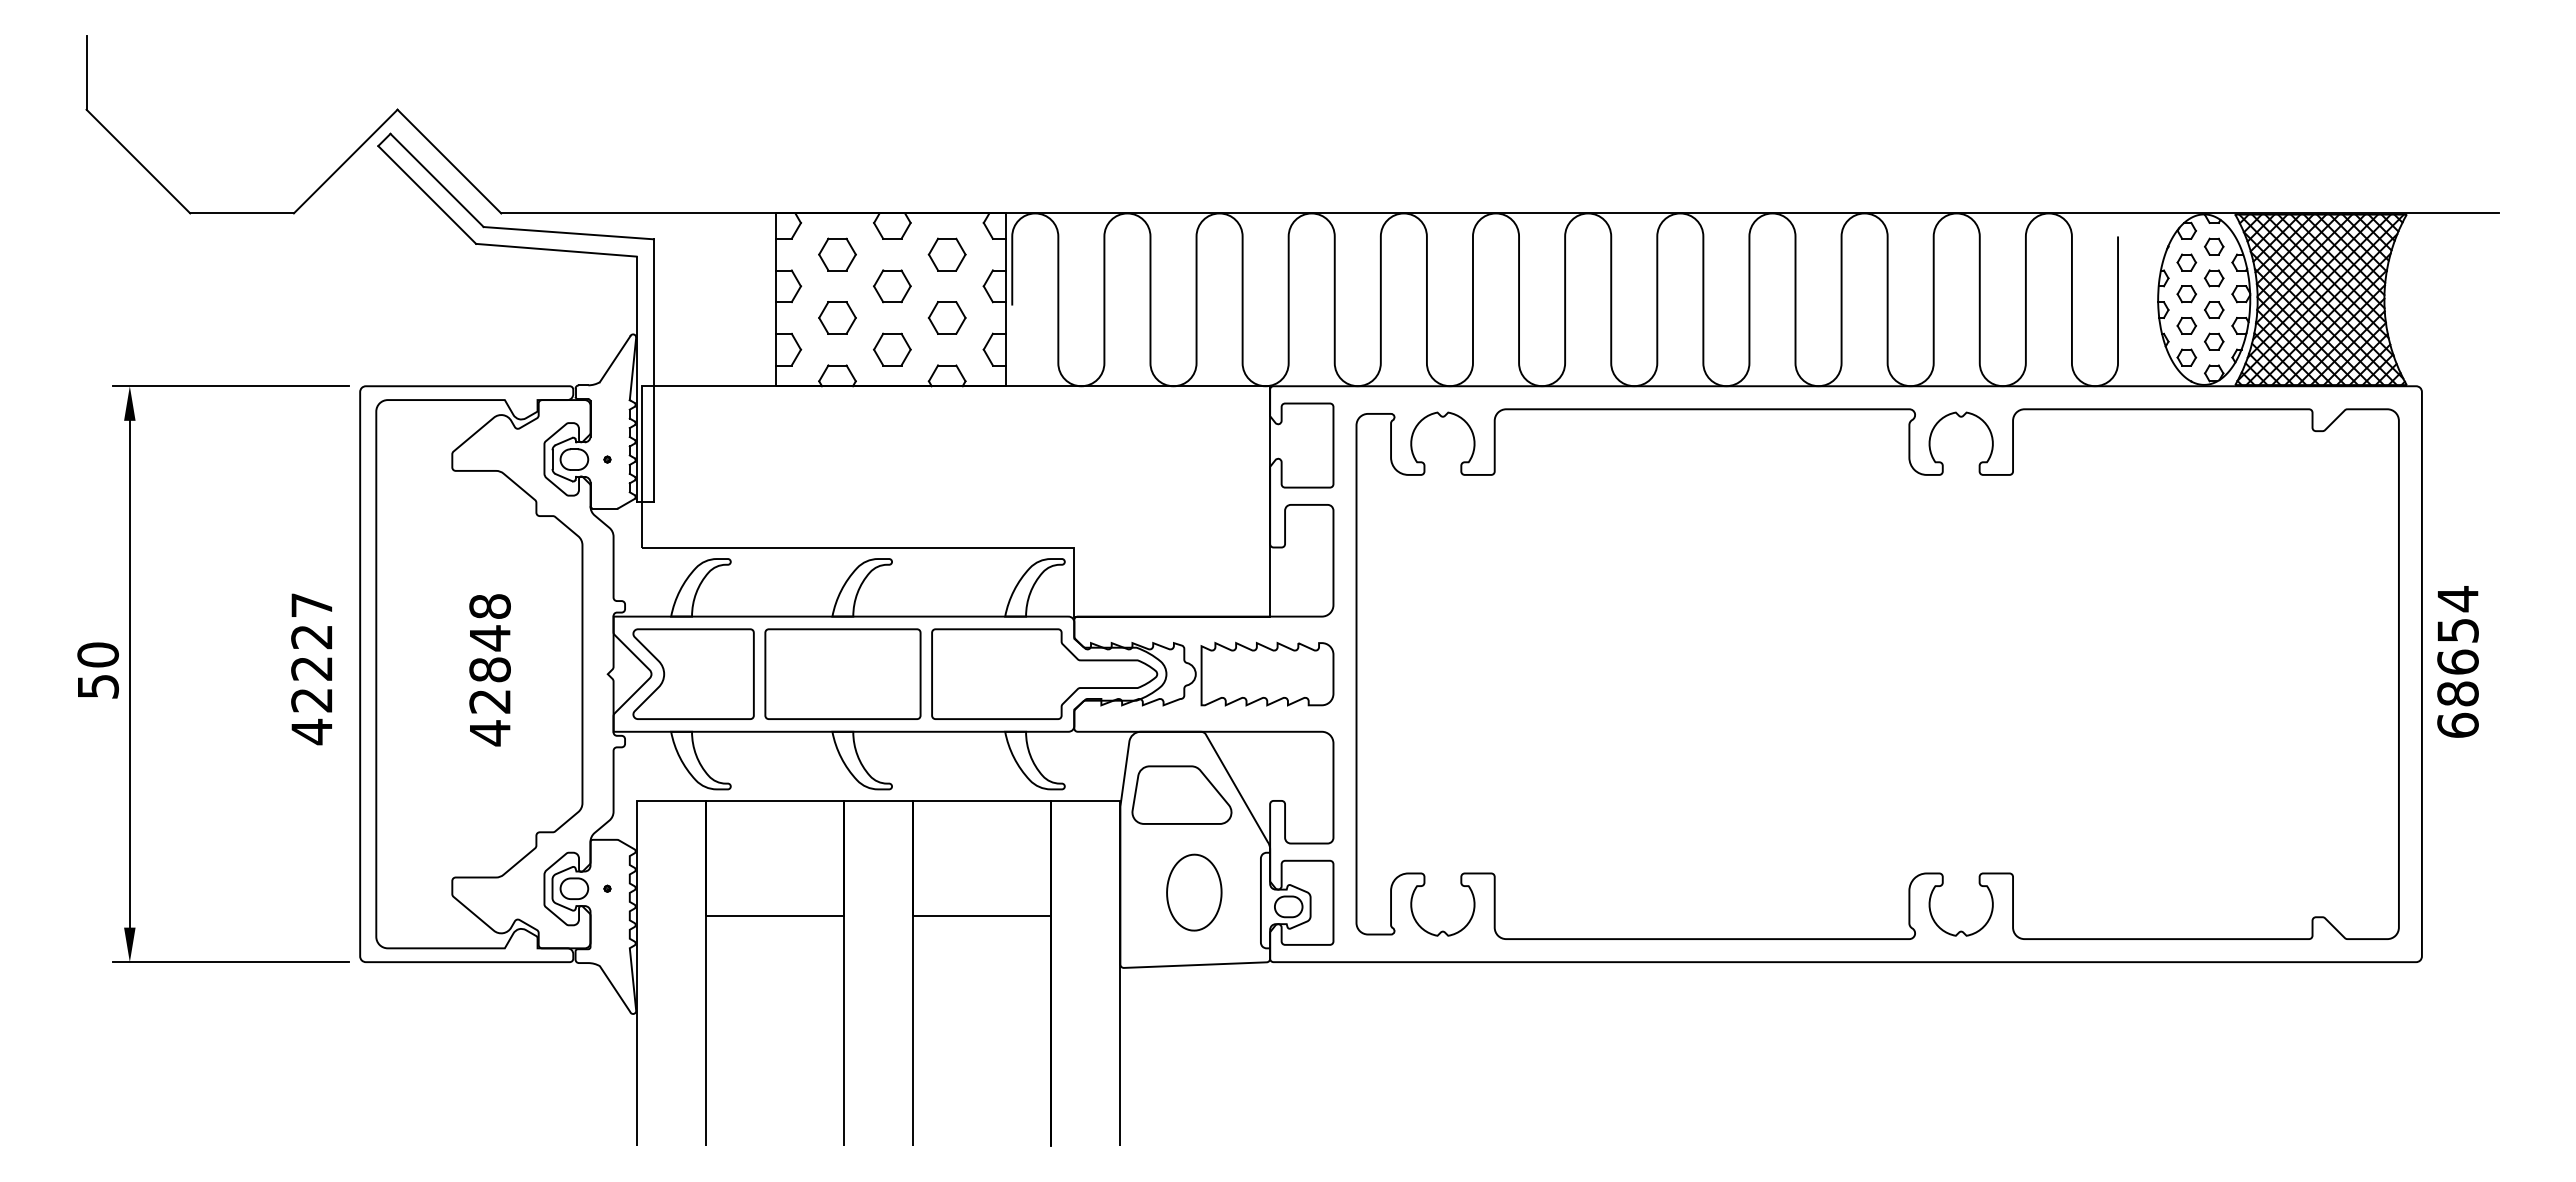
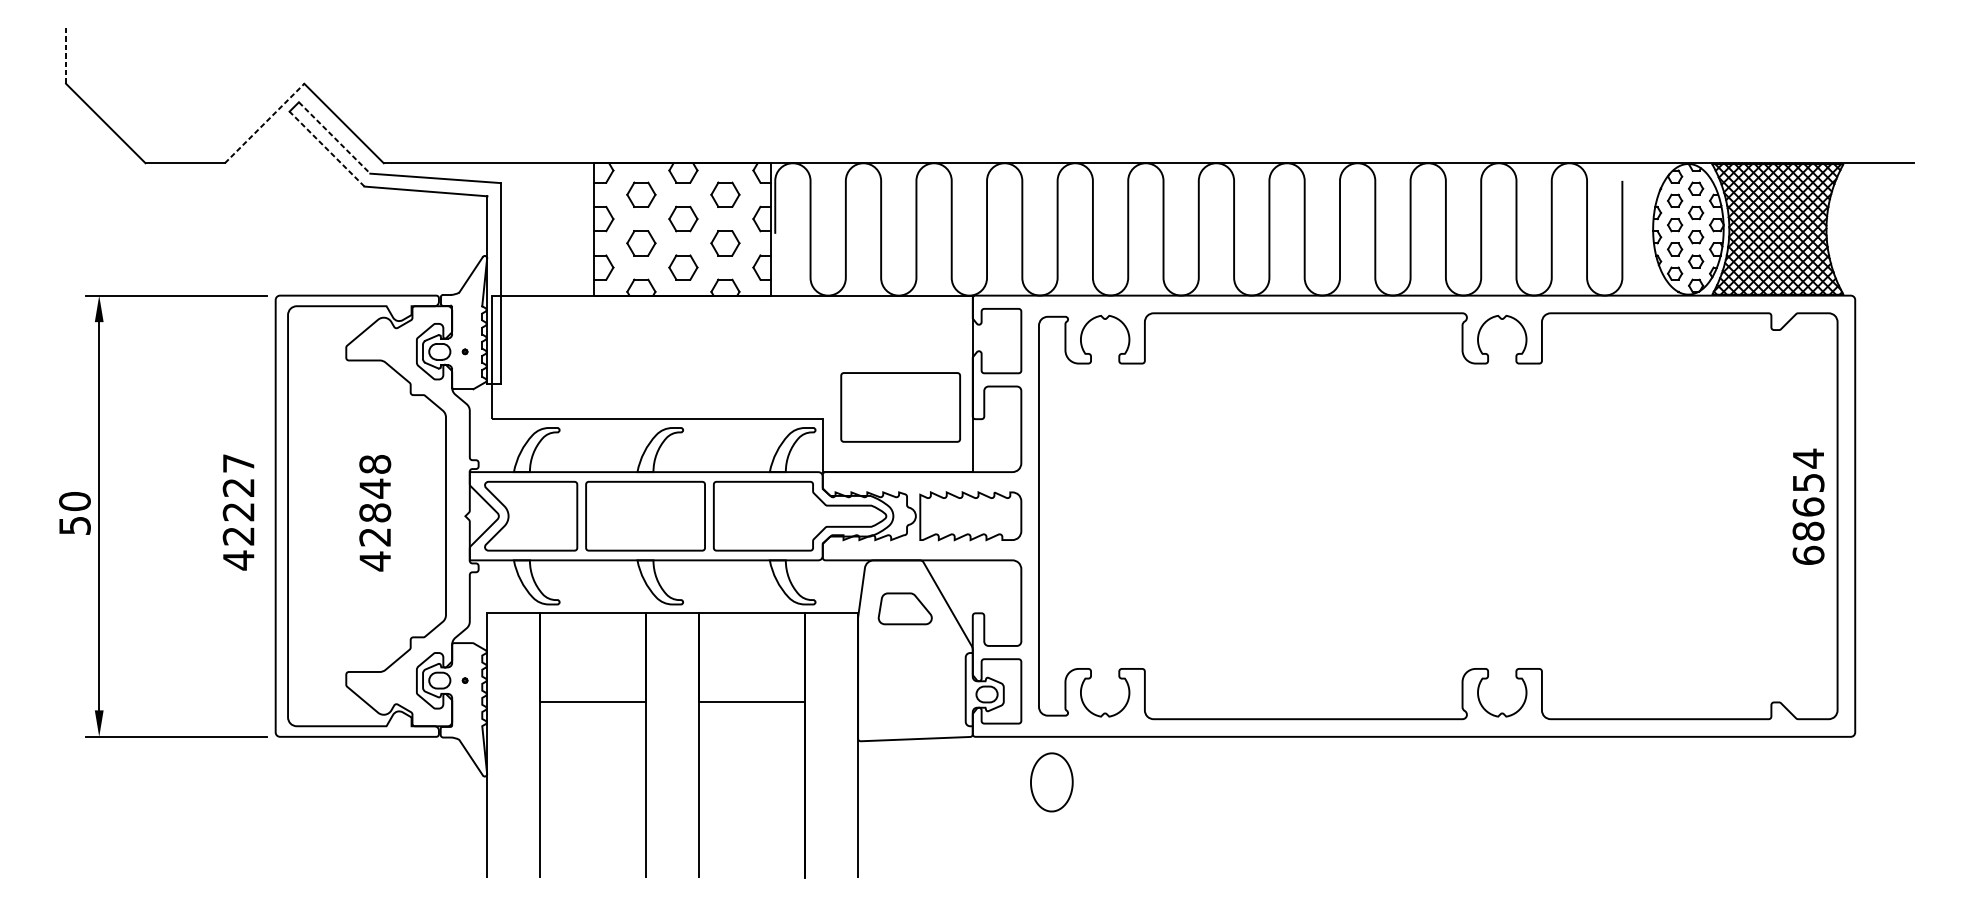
line: (86, 72) -> (66, 55), solid -> dashed
line: (346, 161) -> (265, 123), solid -> dashed
line: (437, 180) -> (334, 138), solid -> dashed
line: (426, 194) -> (326, 148), solid -> dashed
part: (1175, 531) -> (900, 406), added
text: (2457, 661) -> (1808, 506), moved
part: (1181, 794) -> (904, 608), size x0.7
part: (1194, 892) -> (1052, 782), moved

